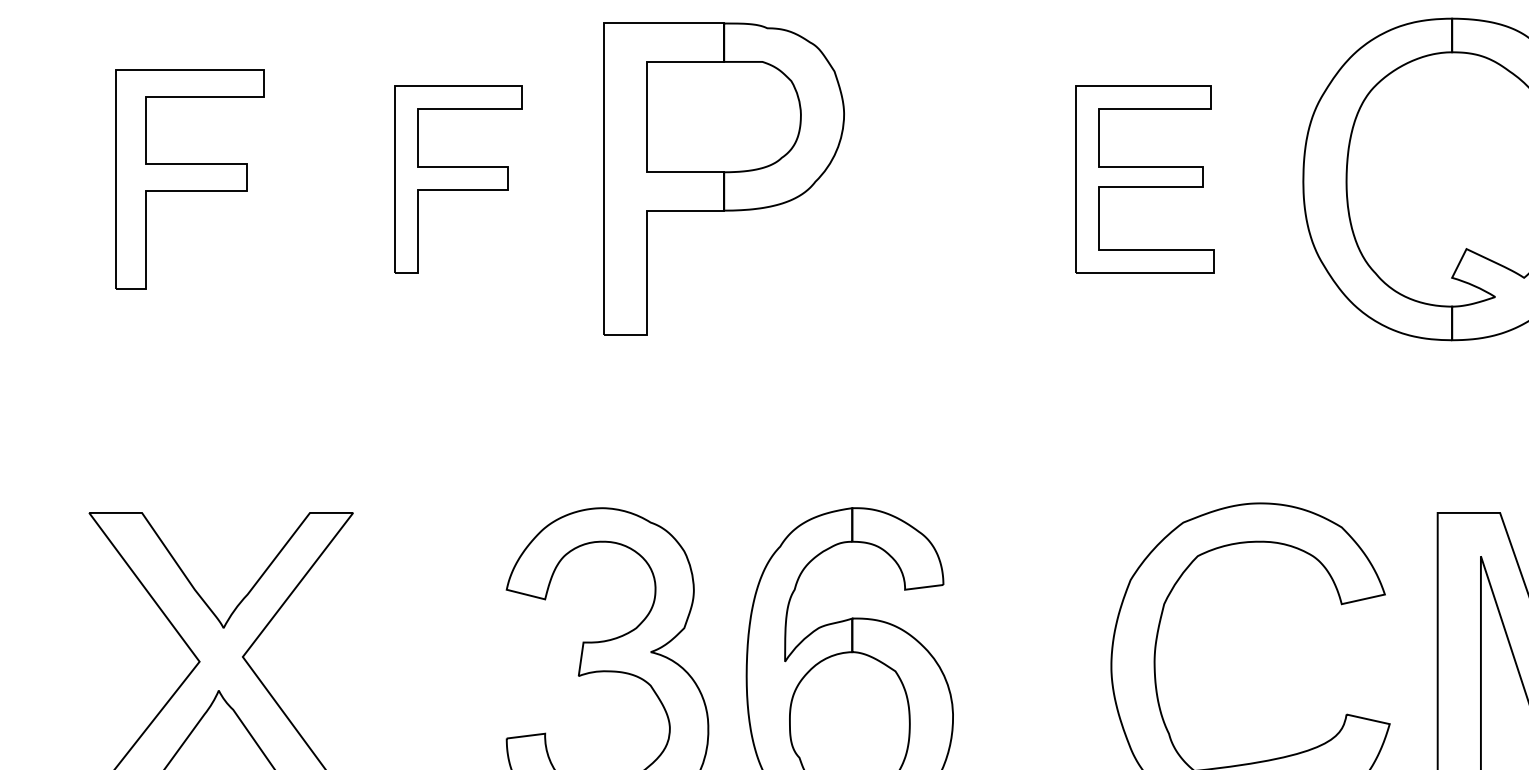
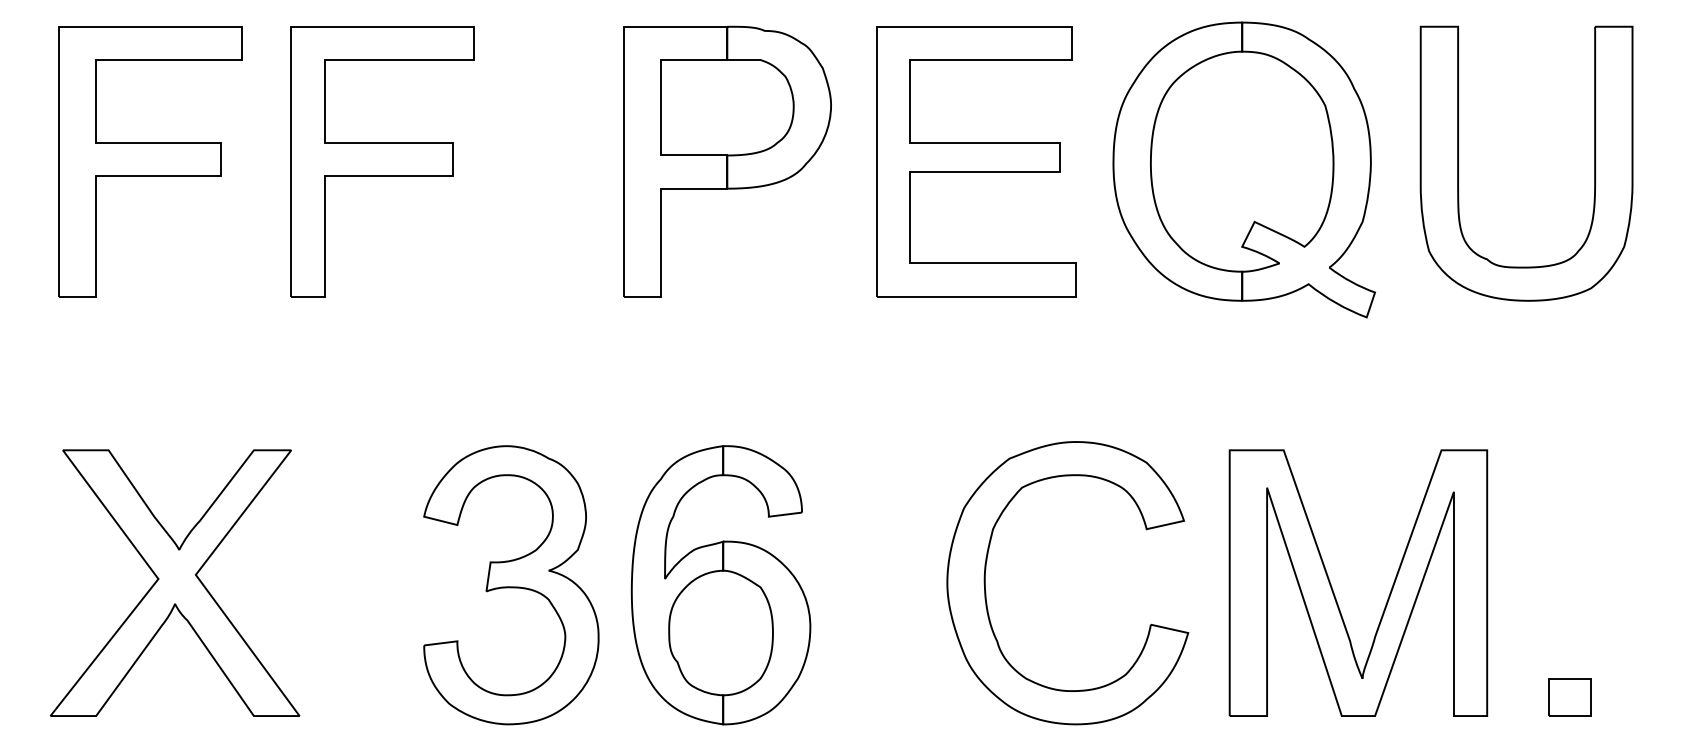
part: (190, 179) -> (150, 161), size x1.43
part: (458, 179) -> (382, 161), size x1.67
part: (724, 179) -> (727, 161), moved
part: (1145, 179) -> (976, 161), size x1.67

